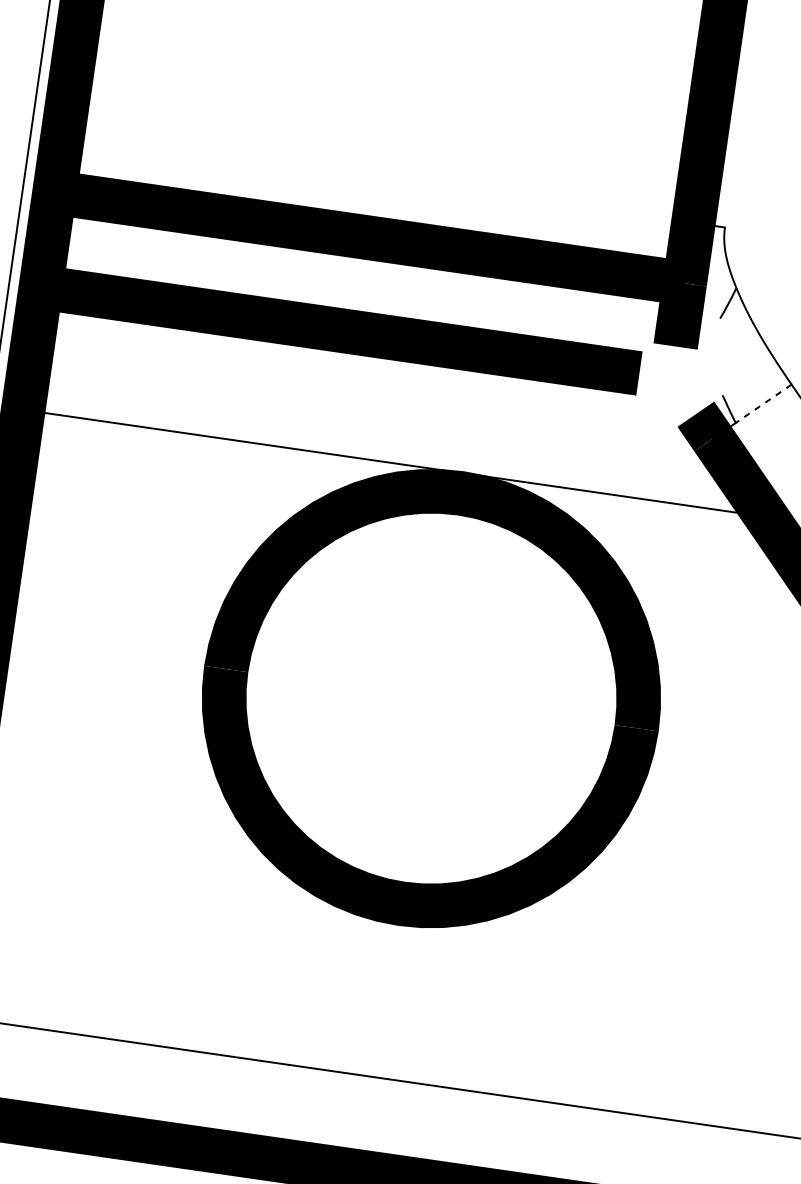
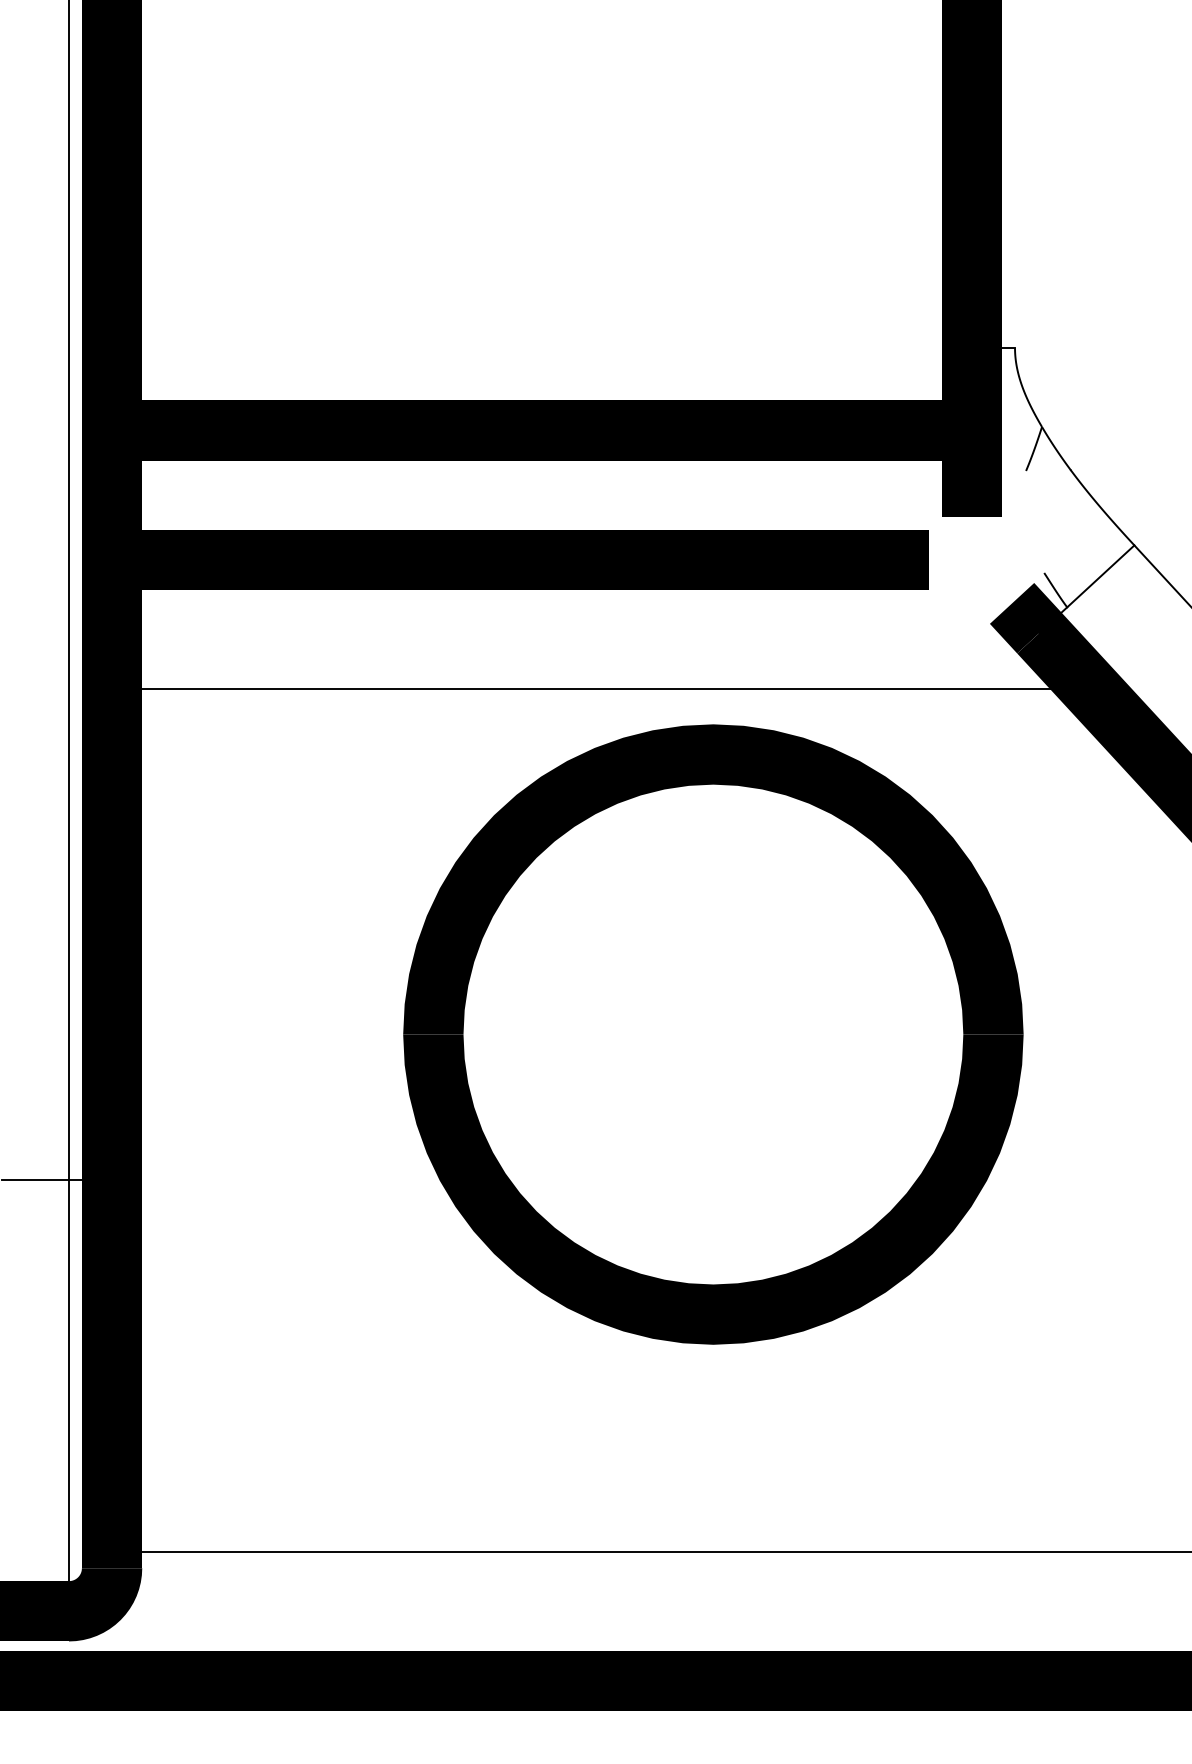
line: (763, 403) -> (1100, 576), dashed -> solid
line: (381, 461) -> (601, 689), moved

